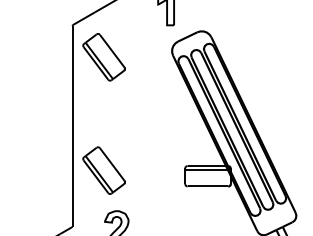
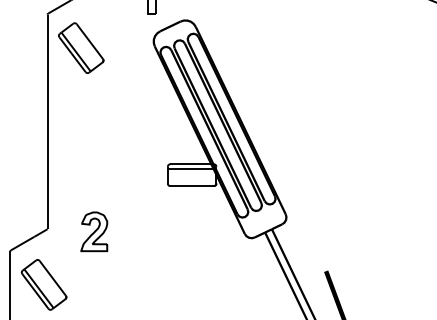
part: (104, 170) -> (81, 168), removed

